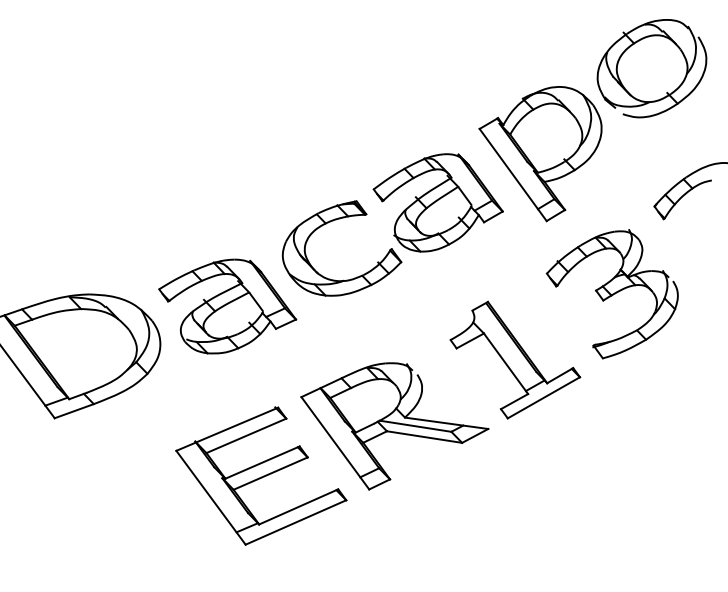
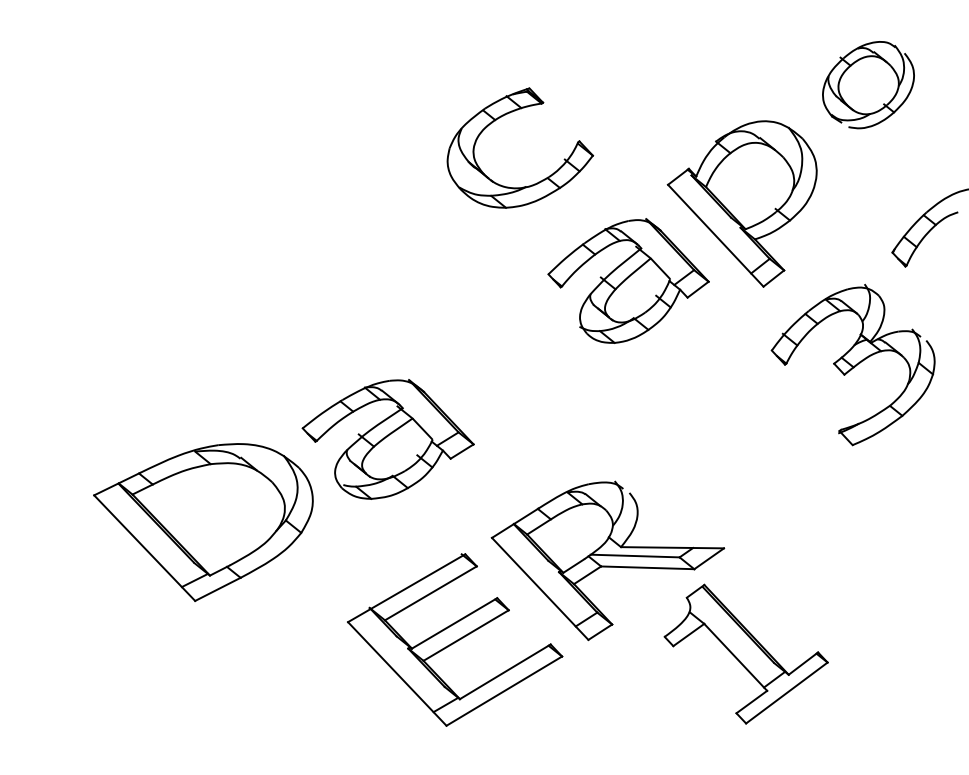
part: (652, 67) -> (868, 84), size x0.7
part: (334, 220) -> (505, 115), moved
part: (514, 361) -> (745, 653), moved

